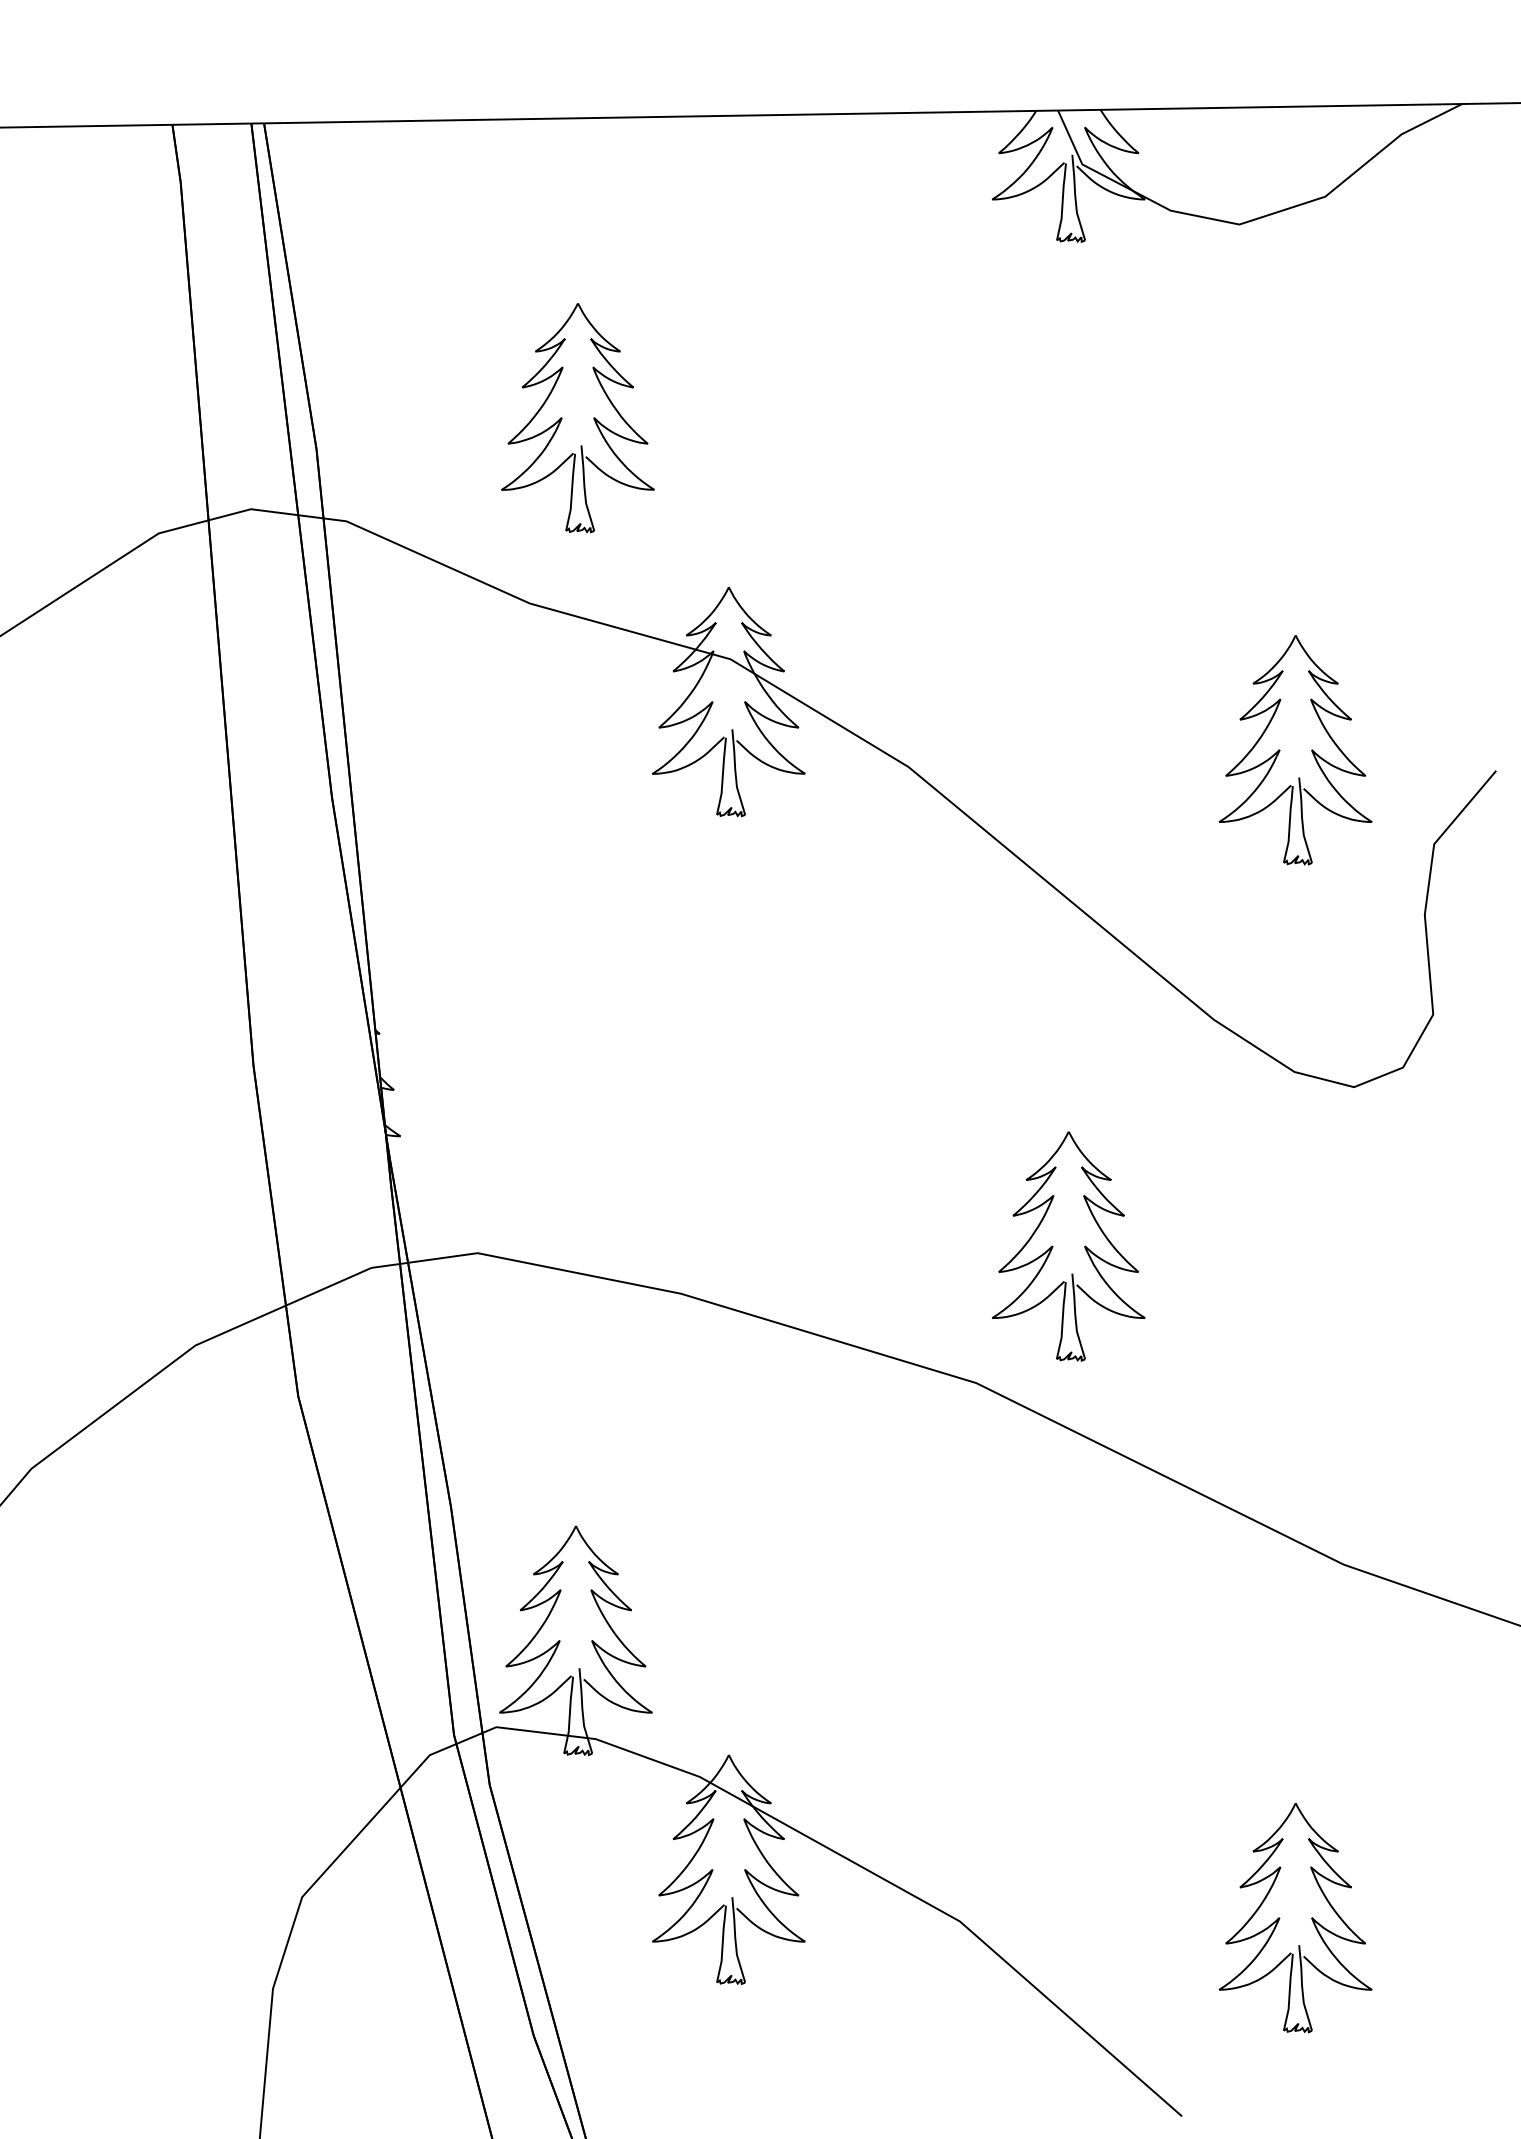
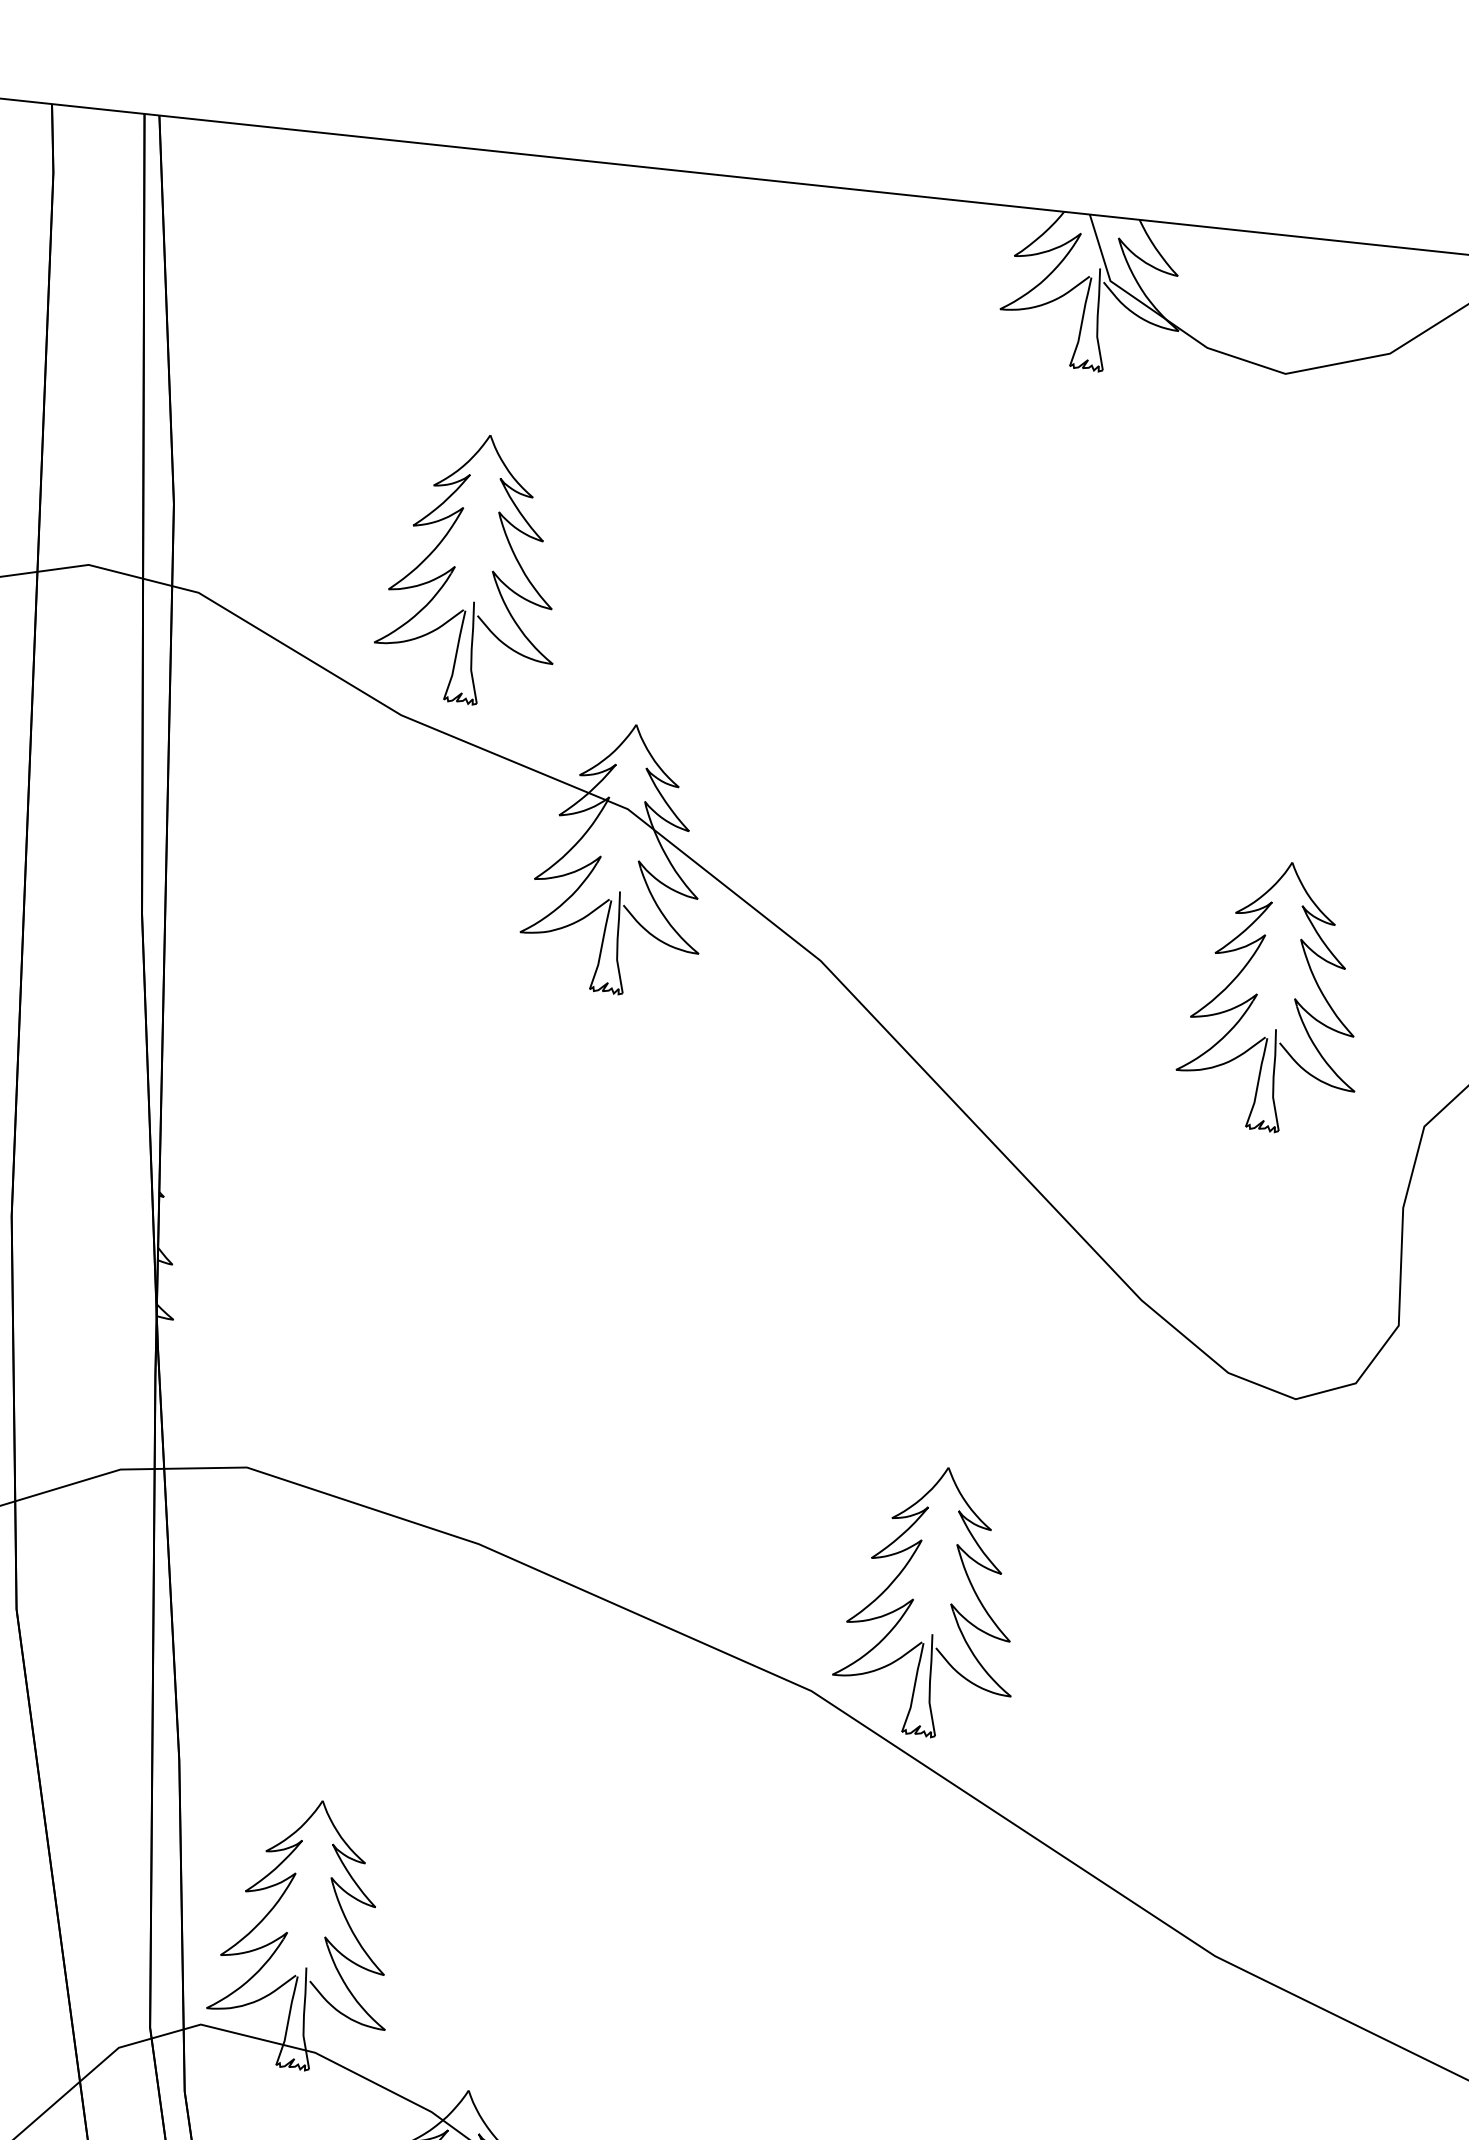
part: (562, 418) -> (455, 567), moved
part: (1053, 1246) -> (914, 1599), moved

